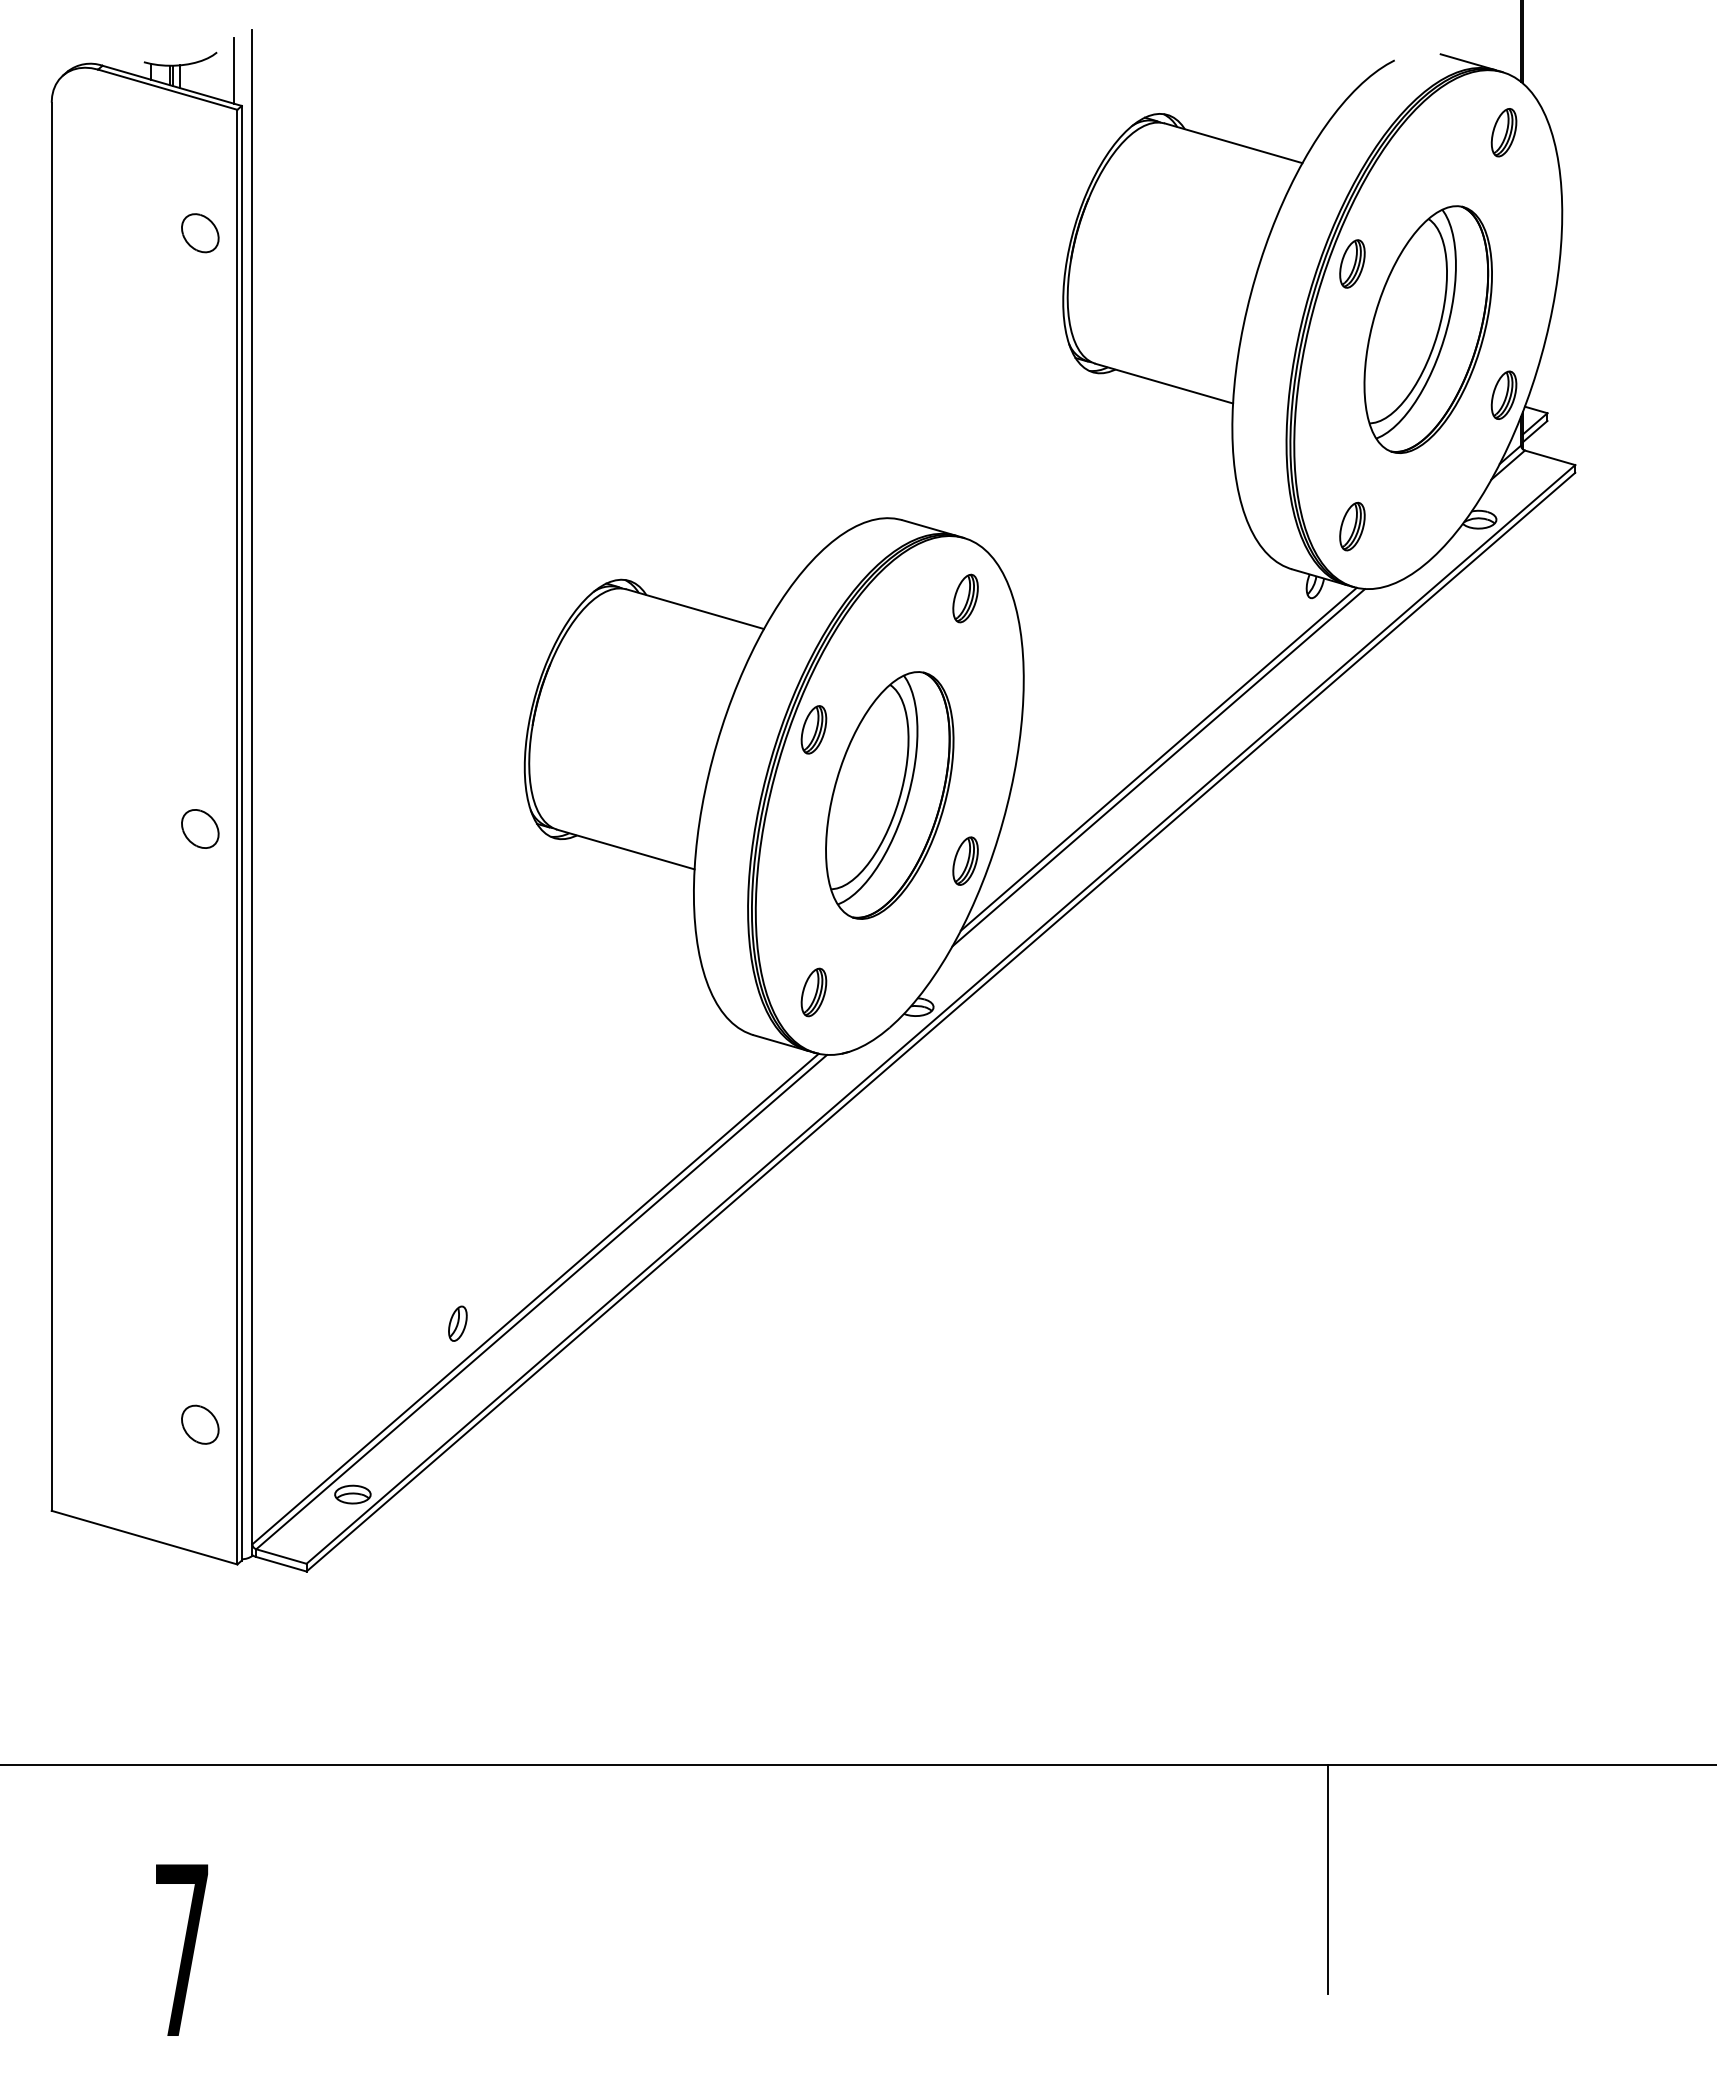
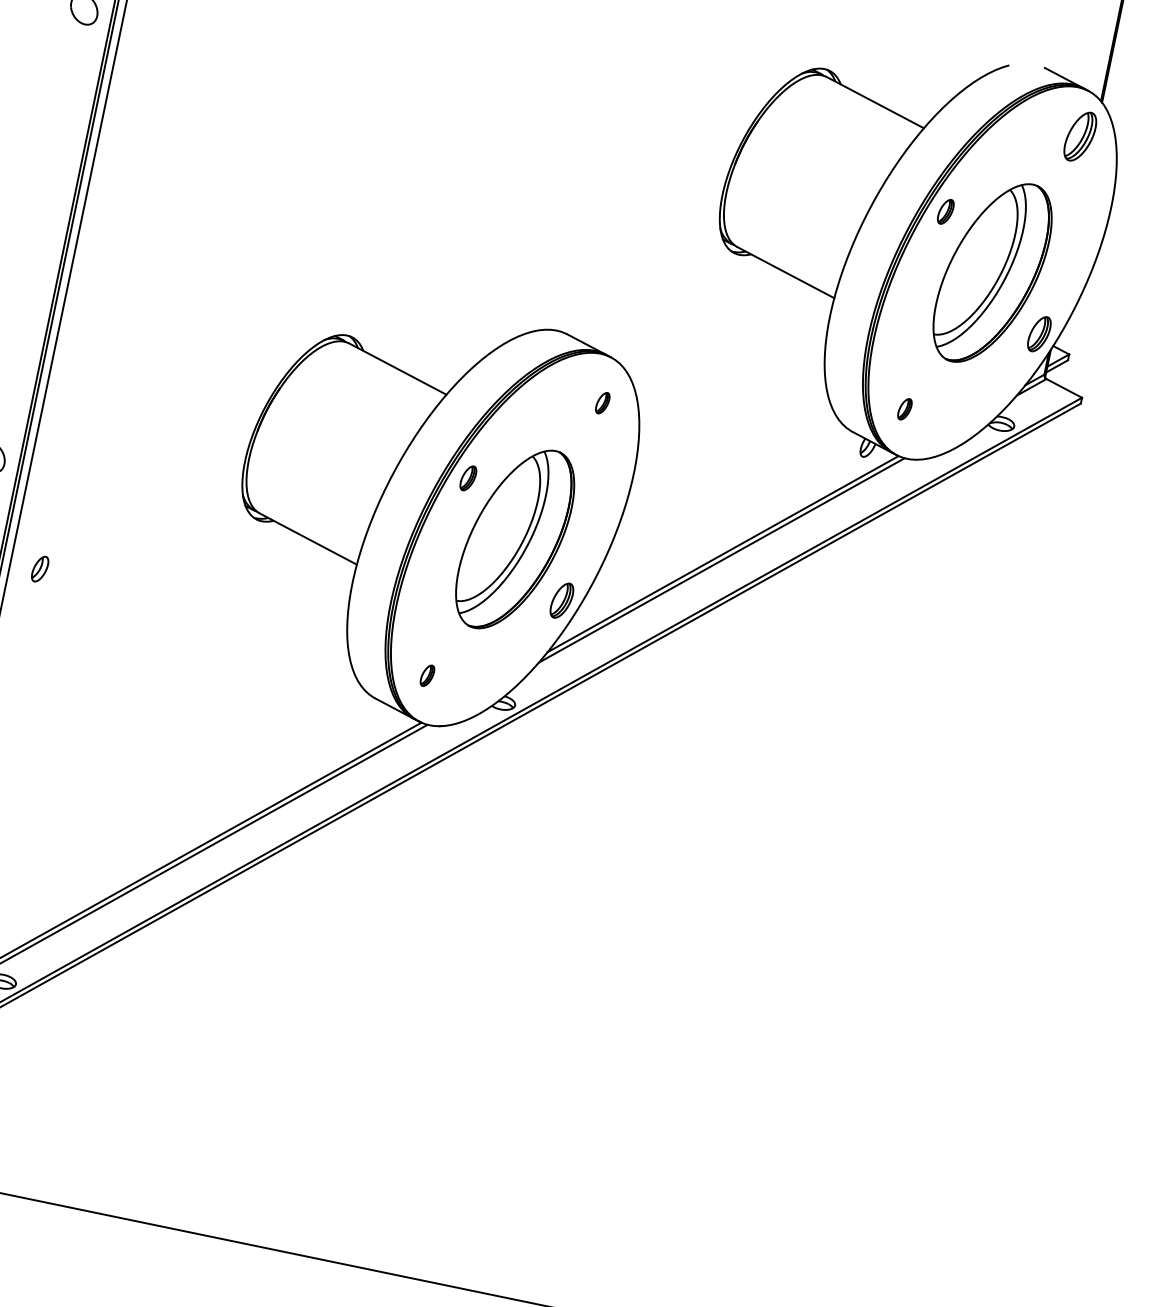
part: (1503, 132) -> (1079, 136), size x1.4
part: (1352, 263) -> (945, 211), size x0.7
part: (1352, 526) -> (904, 409), size x0.6
part: (965, 598) -> (602, 403), size x0.6
part: (813, 729) -> (468, 477), size x0.7
part: (813, 992) -> (427, 675), size x0.6
part: (457, 1323) -> (39, 568), moved

